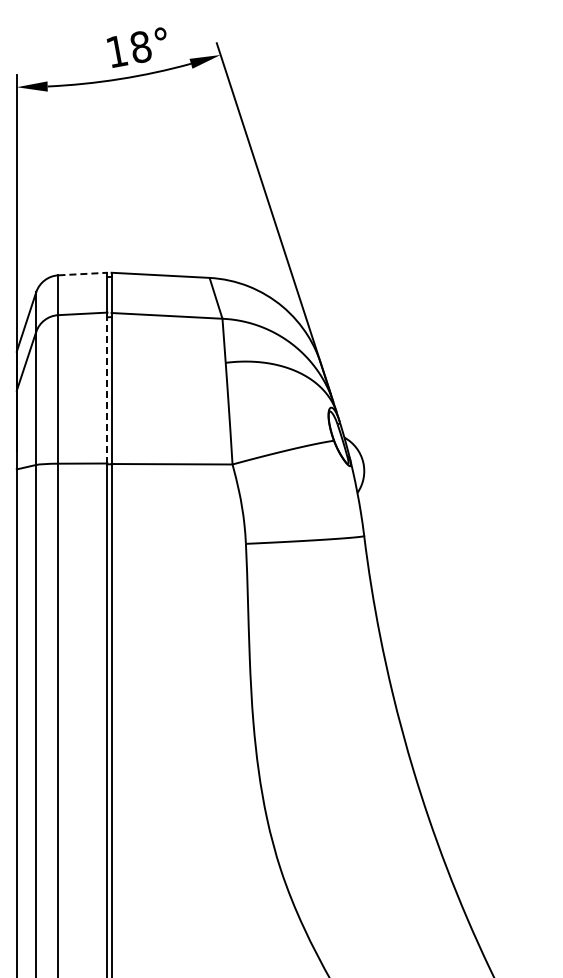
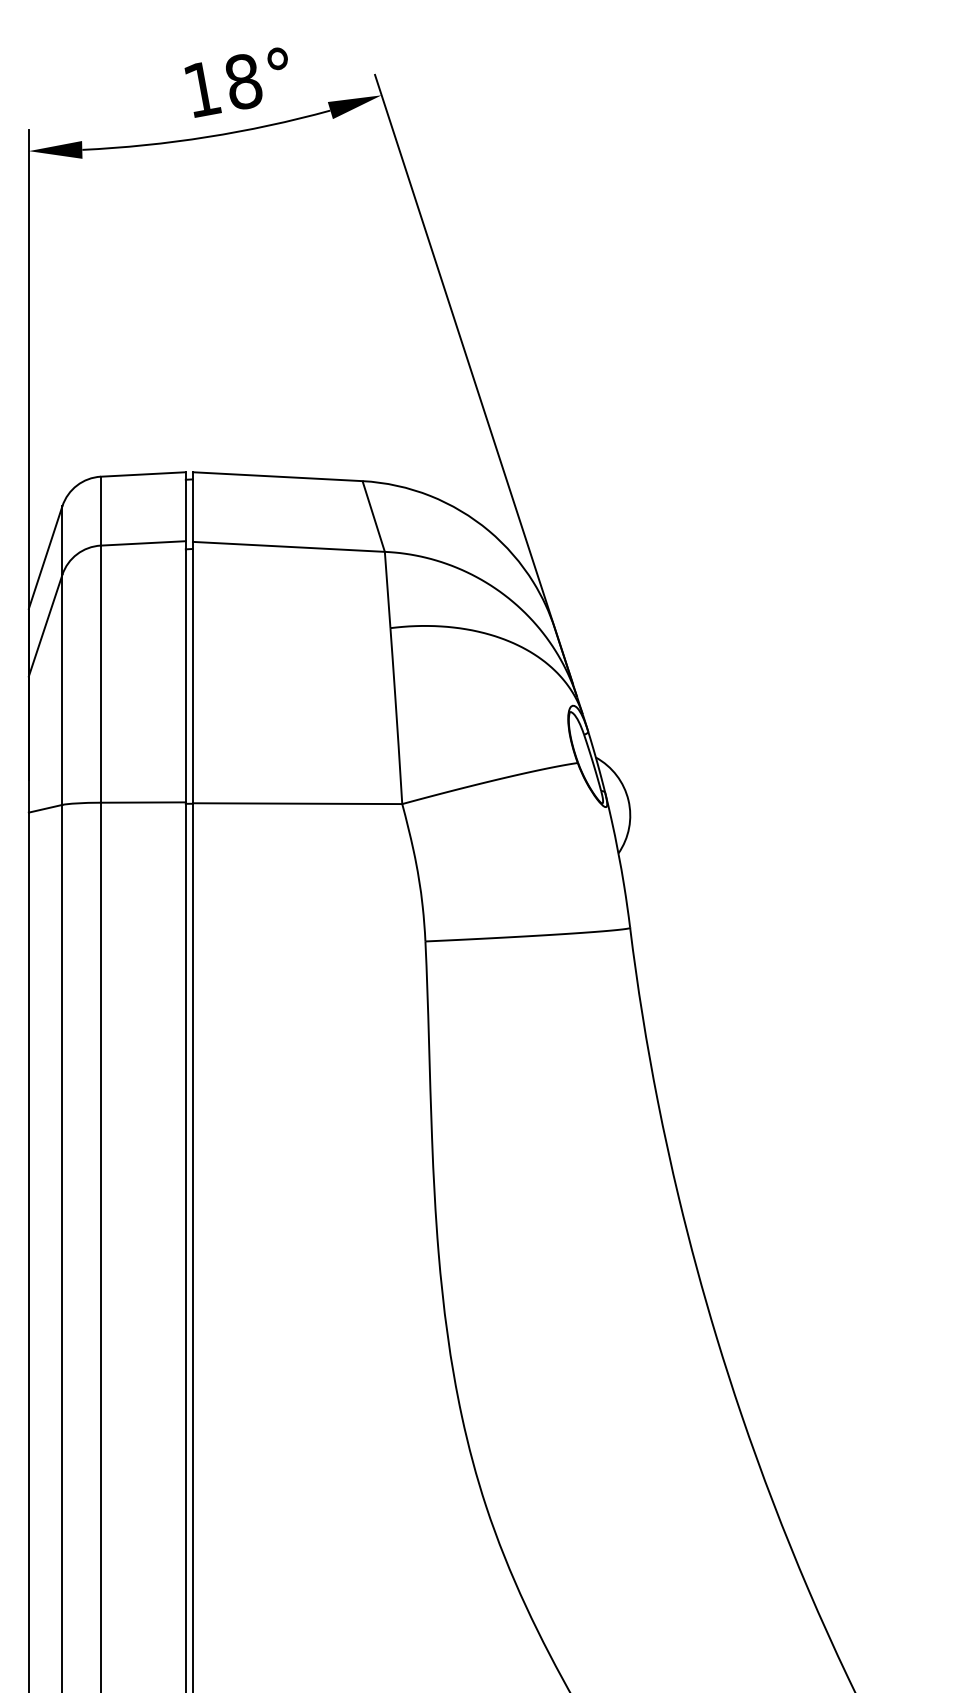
line: (82, 274) -> (142, 475), dashed -> solid
line: (107, 387) -> (185, 670), dashed -> solid

